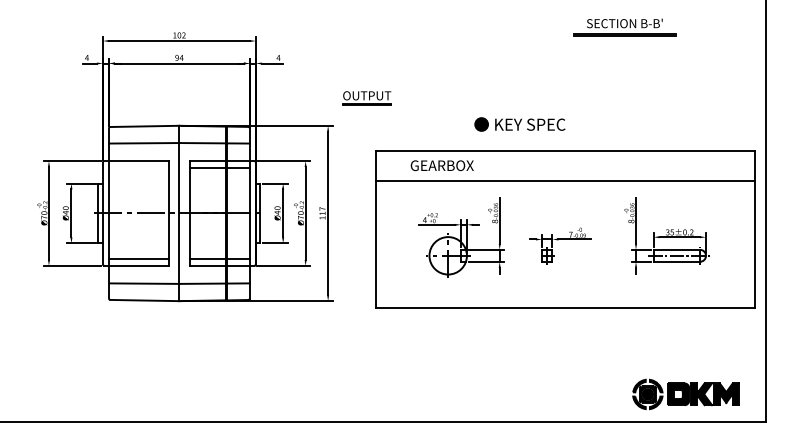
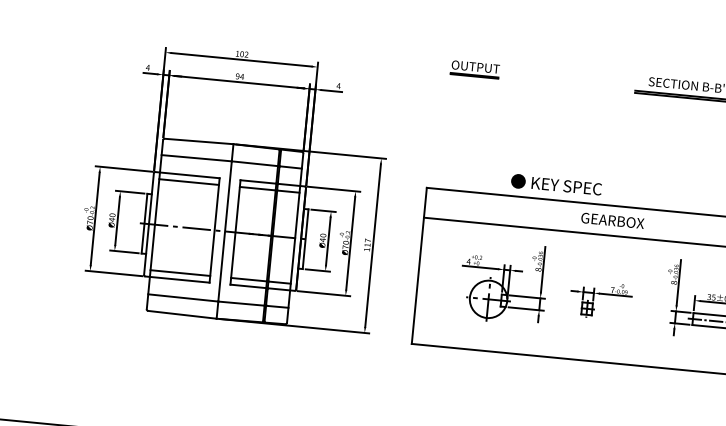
part: (366, 98) -> (474, 69), moved
text: (519, 124) -> (556, 185), moved
text: (441, 165) -> (611, 220), moved
line: (138, 167) -> (188, 181), added

